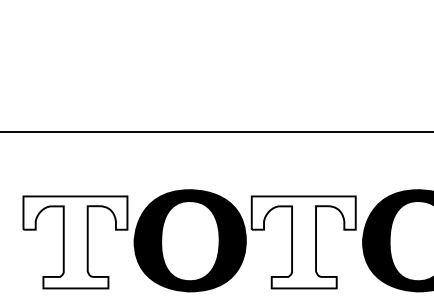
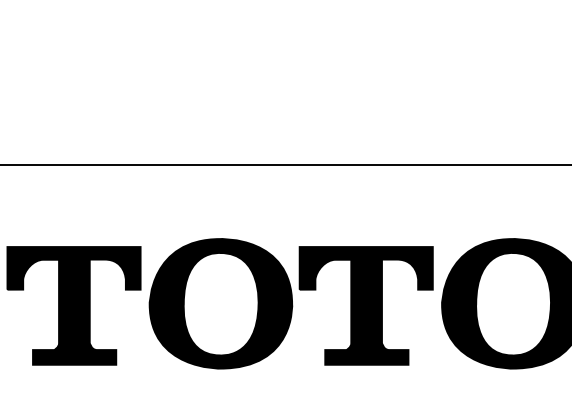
fill: (75, 242) -> (73, 305), added
fill: (303, 242) -> (365, 305), added

